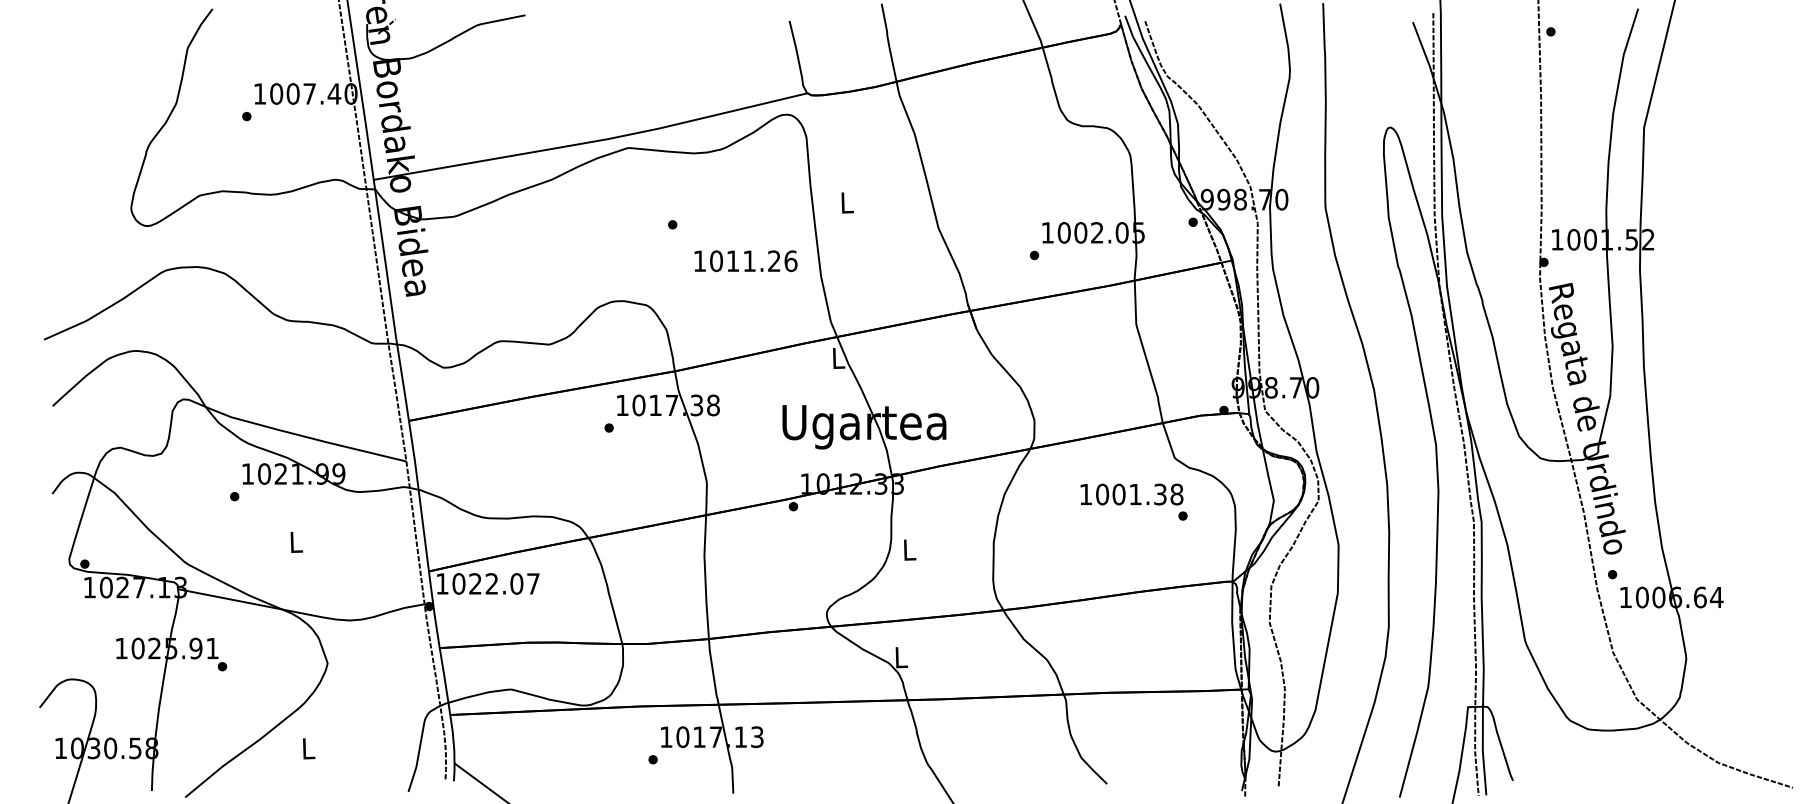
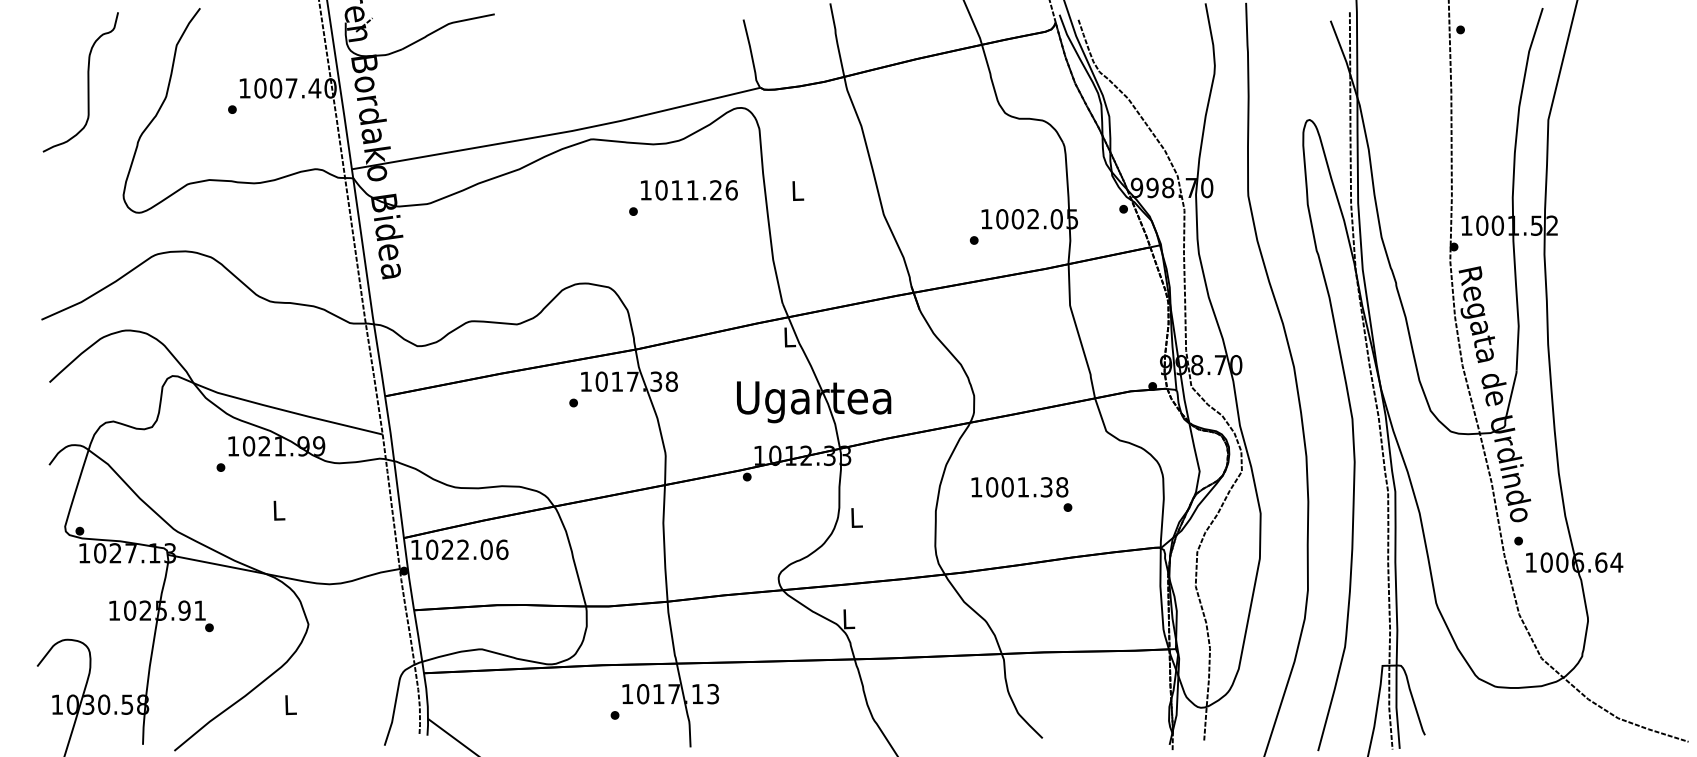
curve: (93, 87) -> (87, 82), added
text: (745, 261) -> (688, 190), moved
text: (1133, 501) -> (1021, 493), moved
text: (533, 583) -> (502, 549), 1022.07 -> 1022.06

